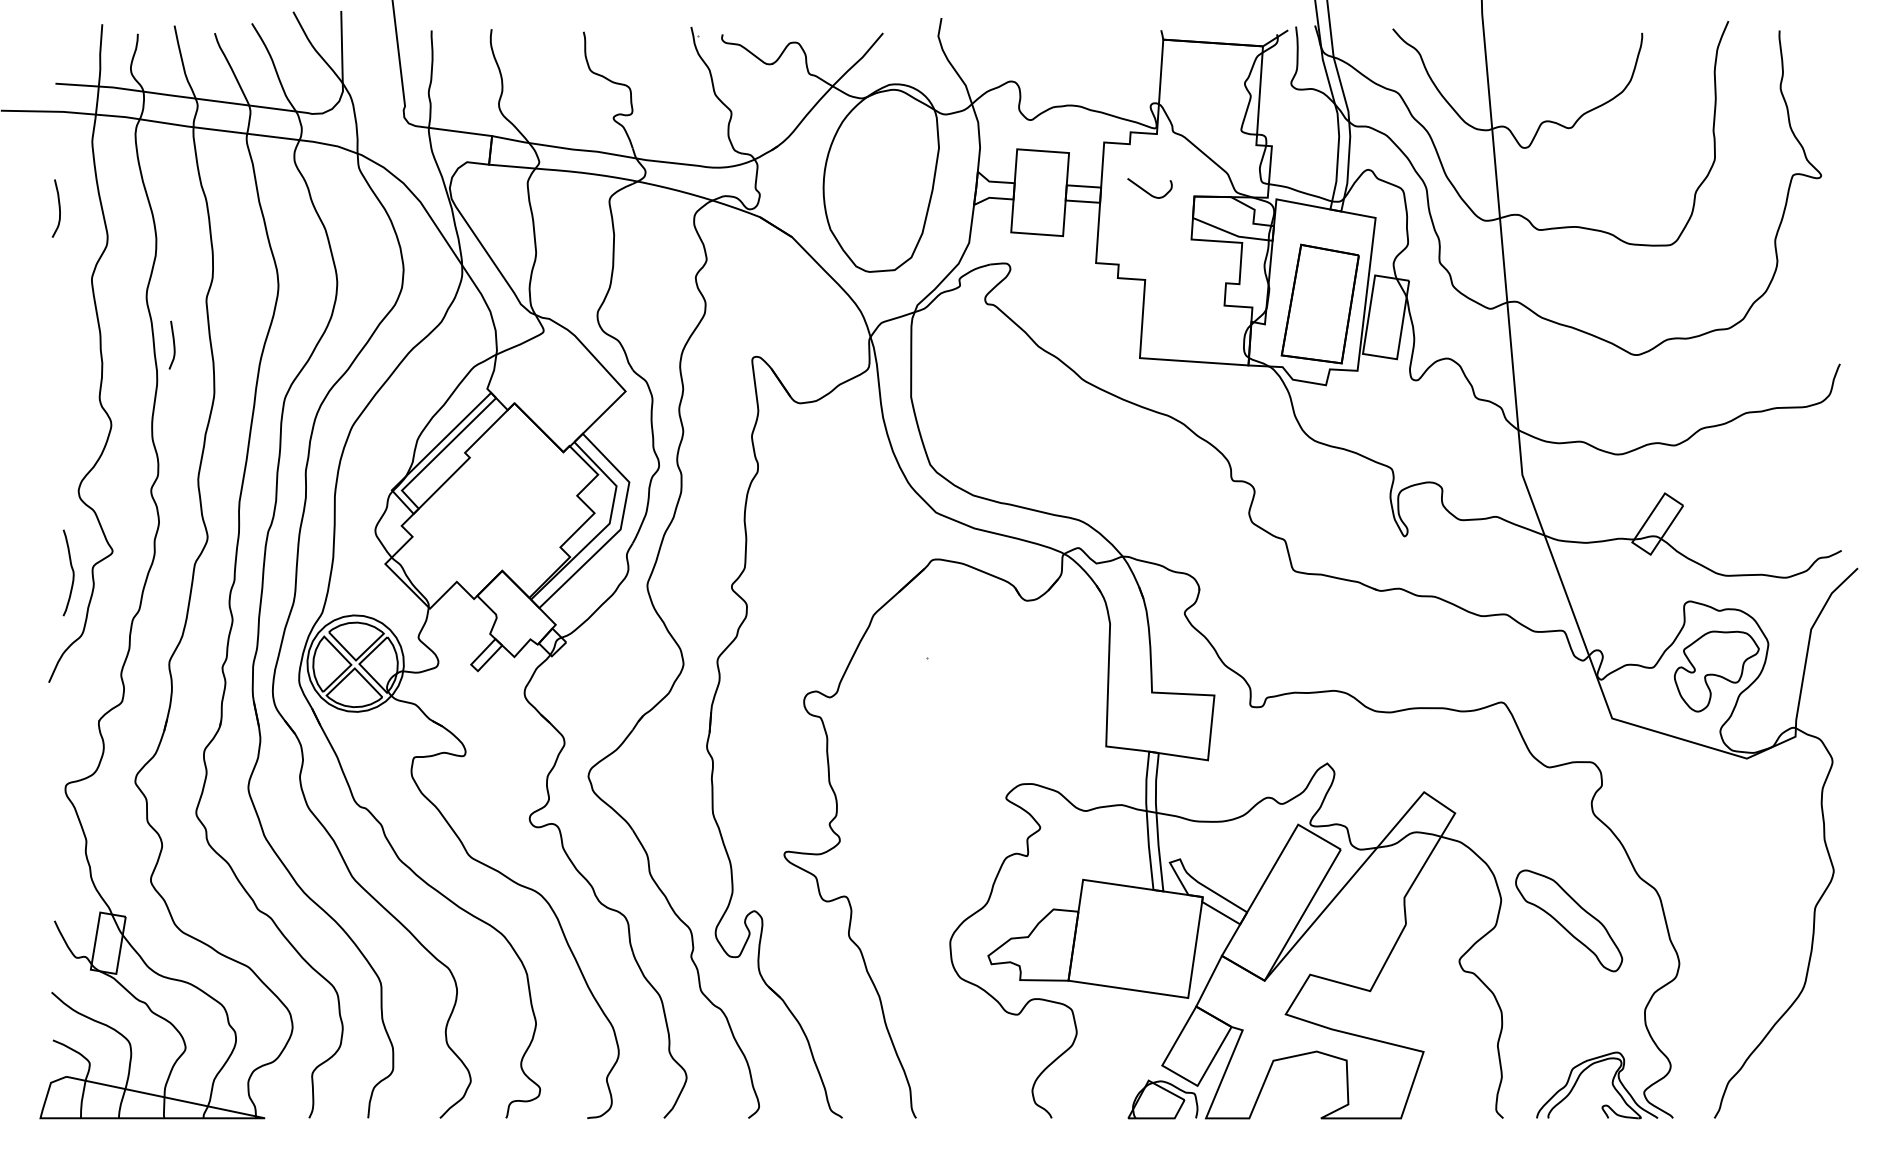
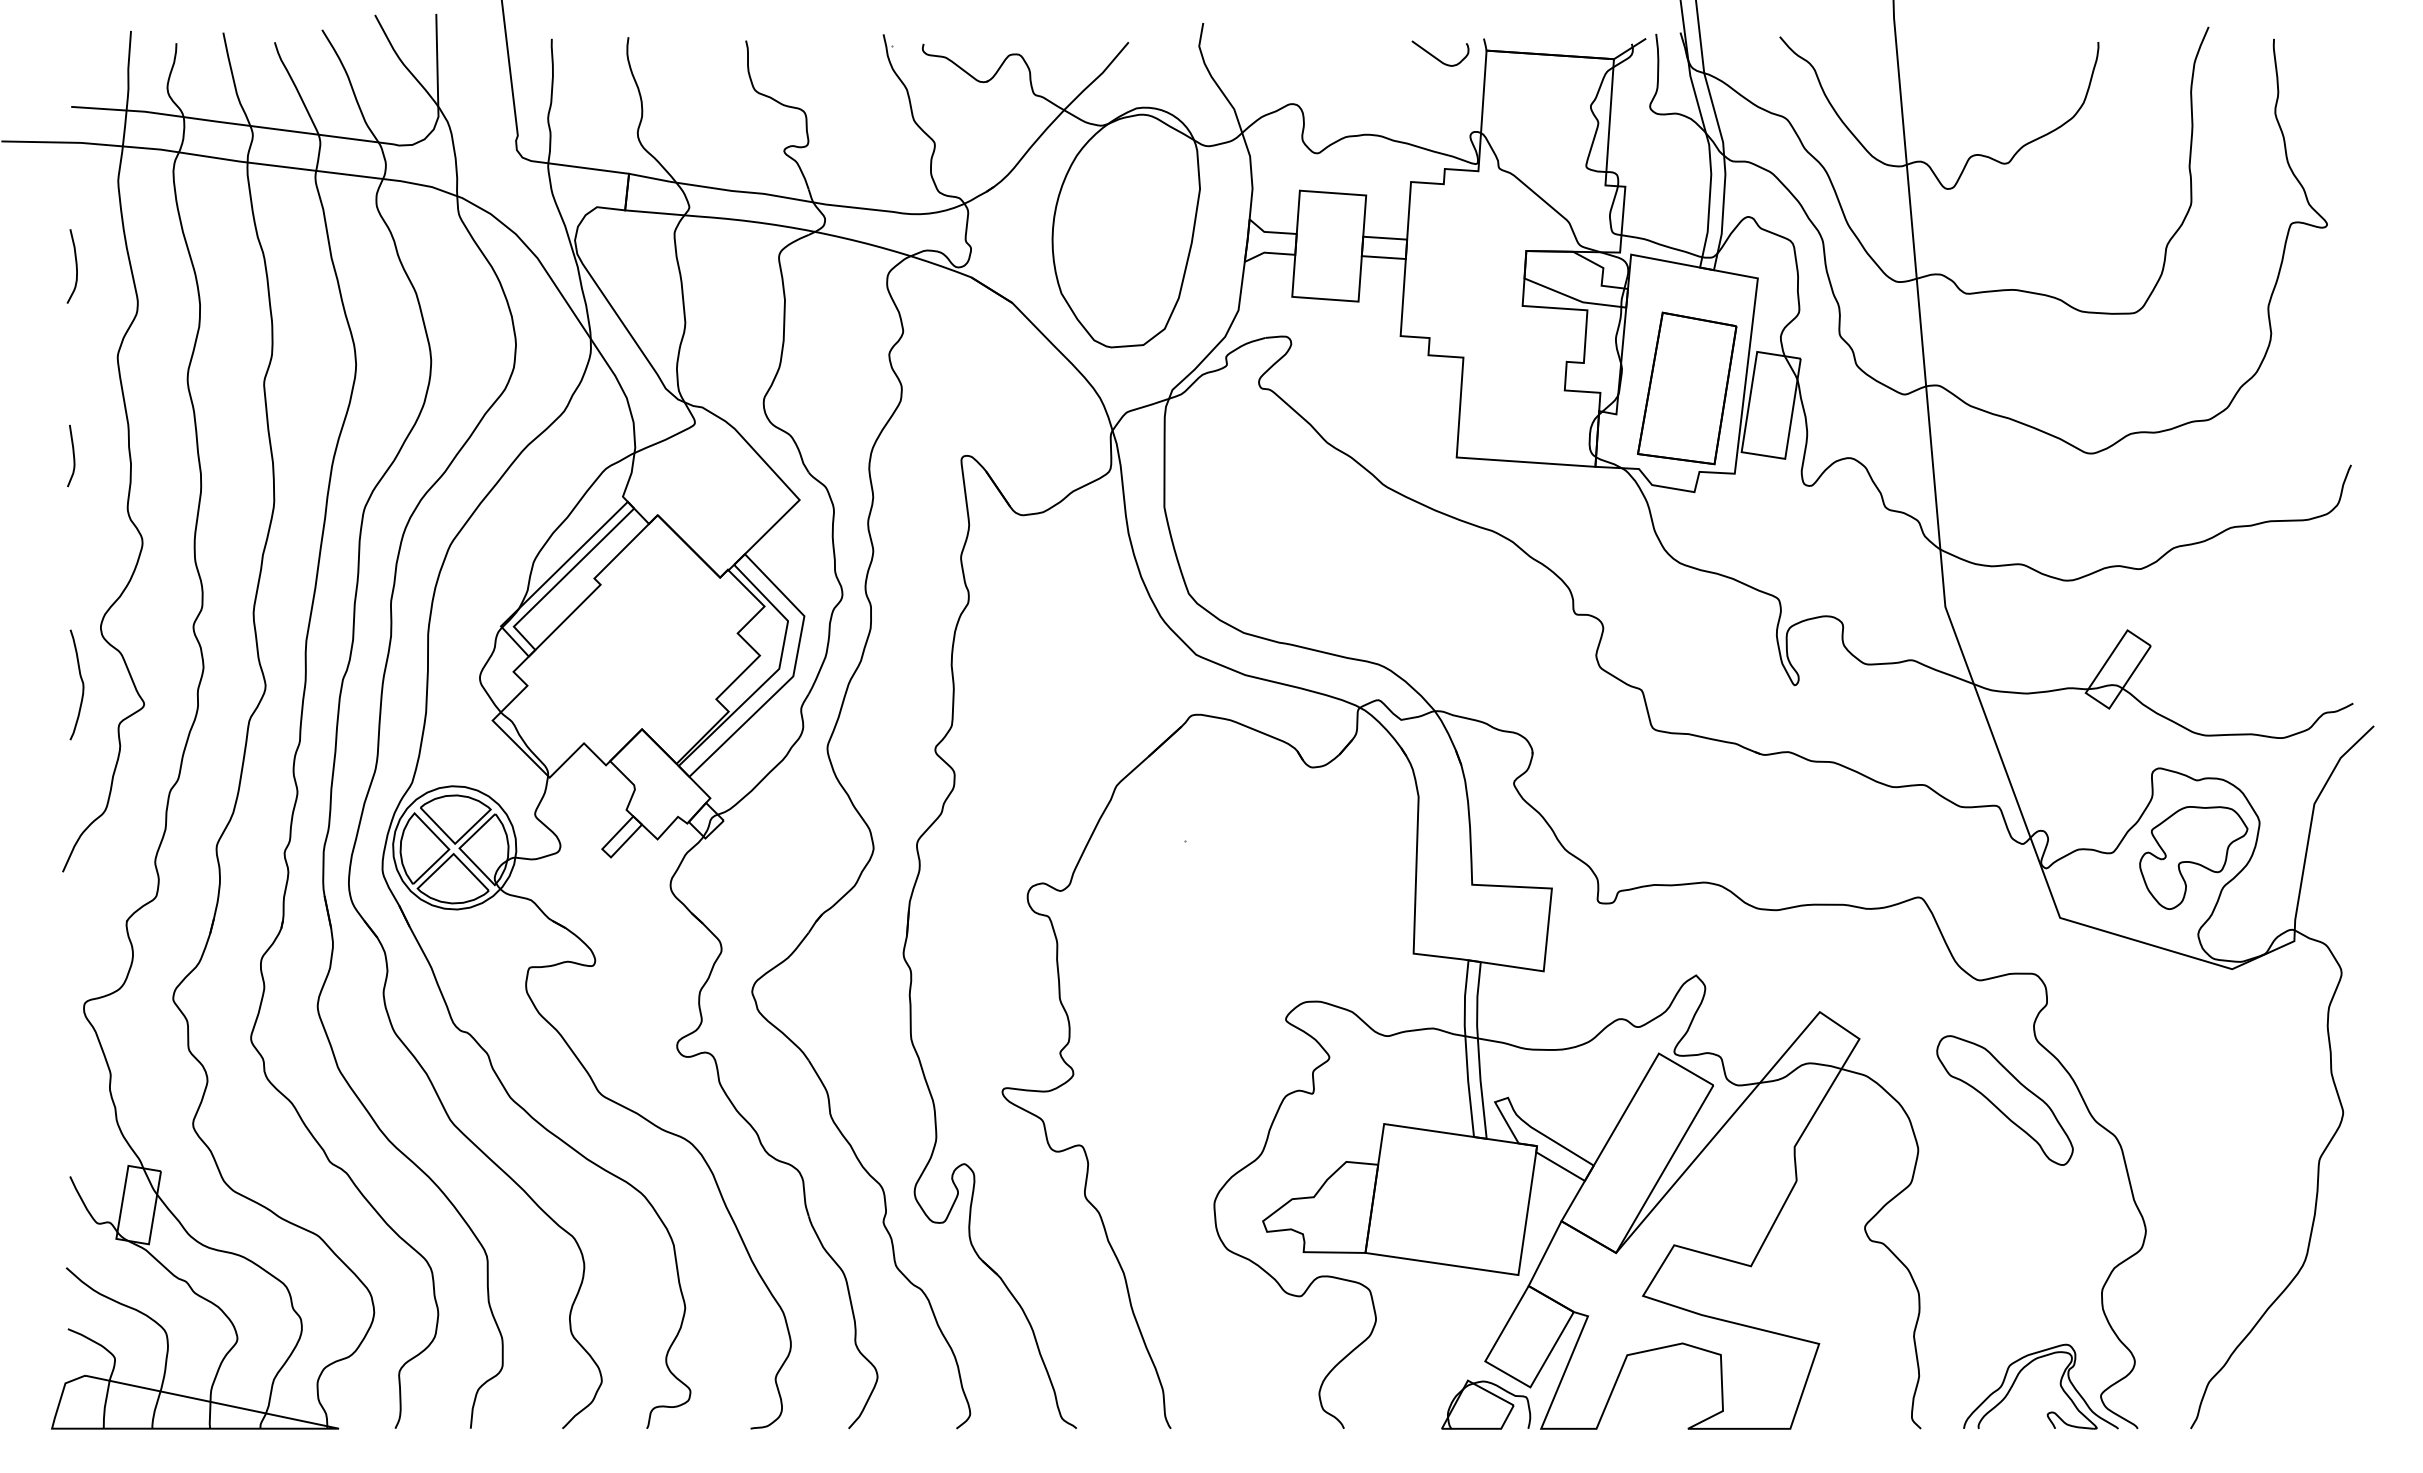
curve: (1148, 192) -> (1438, 58), moved
curve: (173, 344) -> (73, 455), moved
curve: (72, 570) -> (81, 681), moved
part: (1568, 920) -> (2004, 1100), moved

